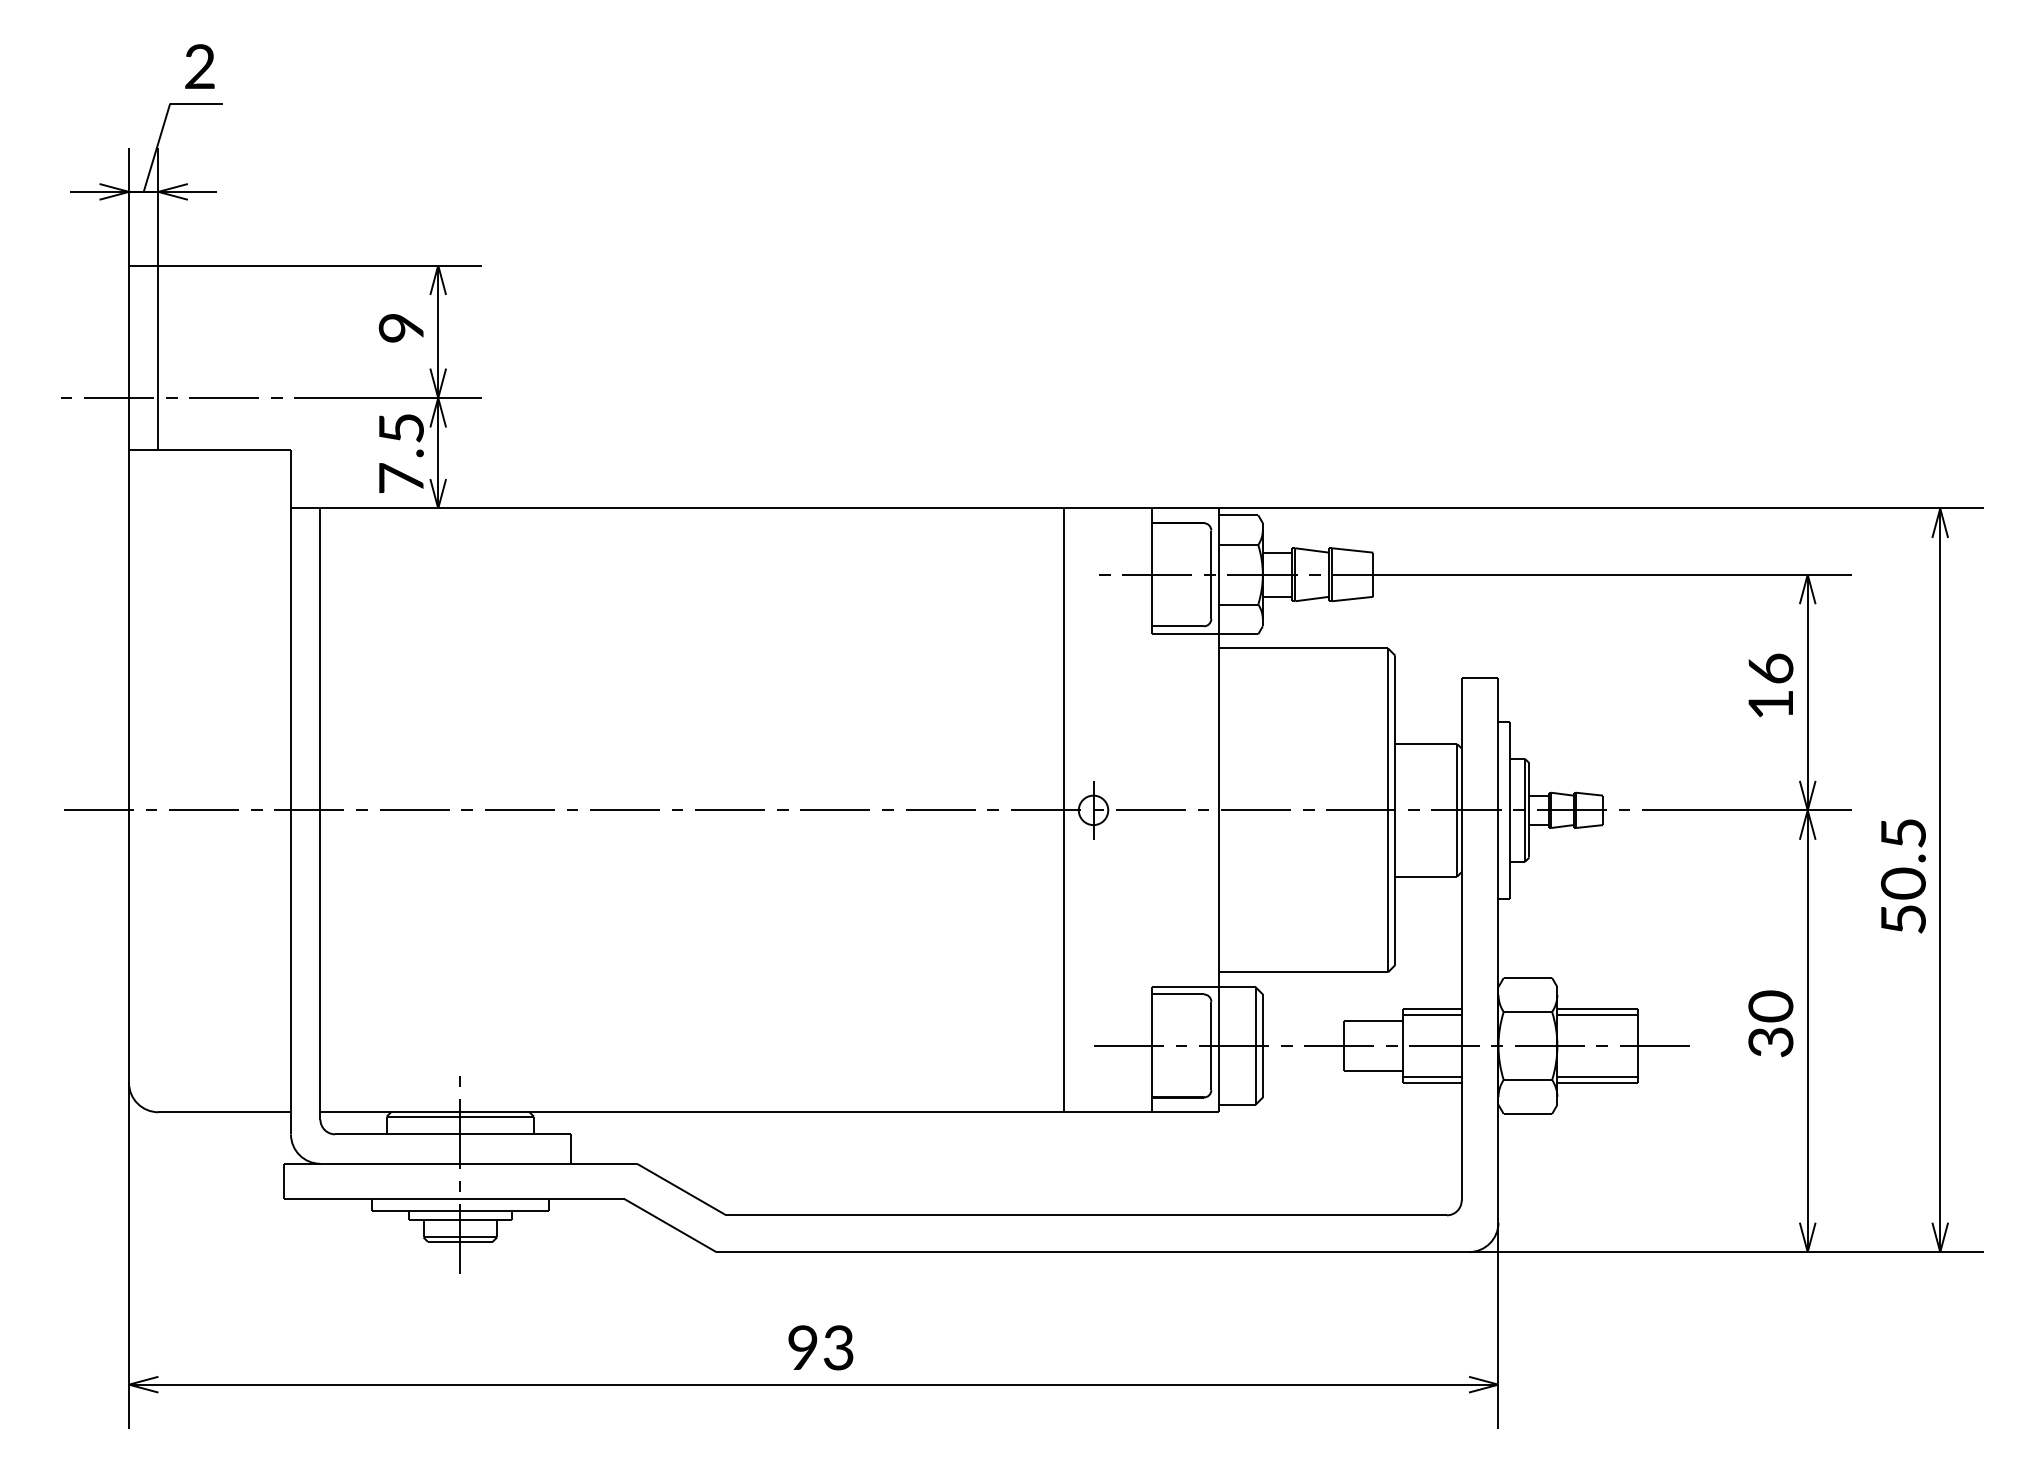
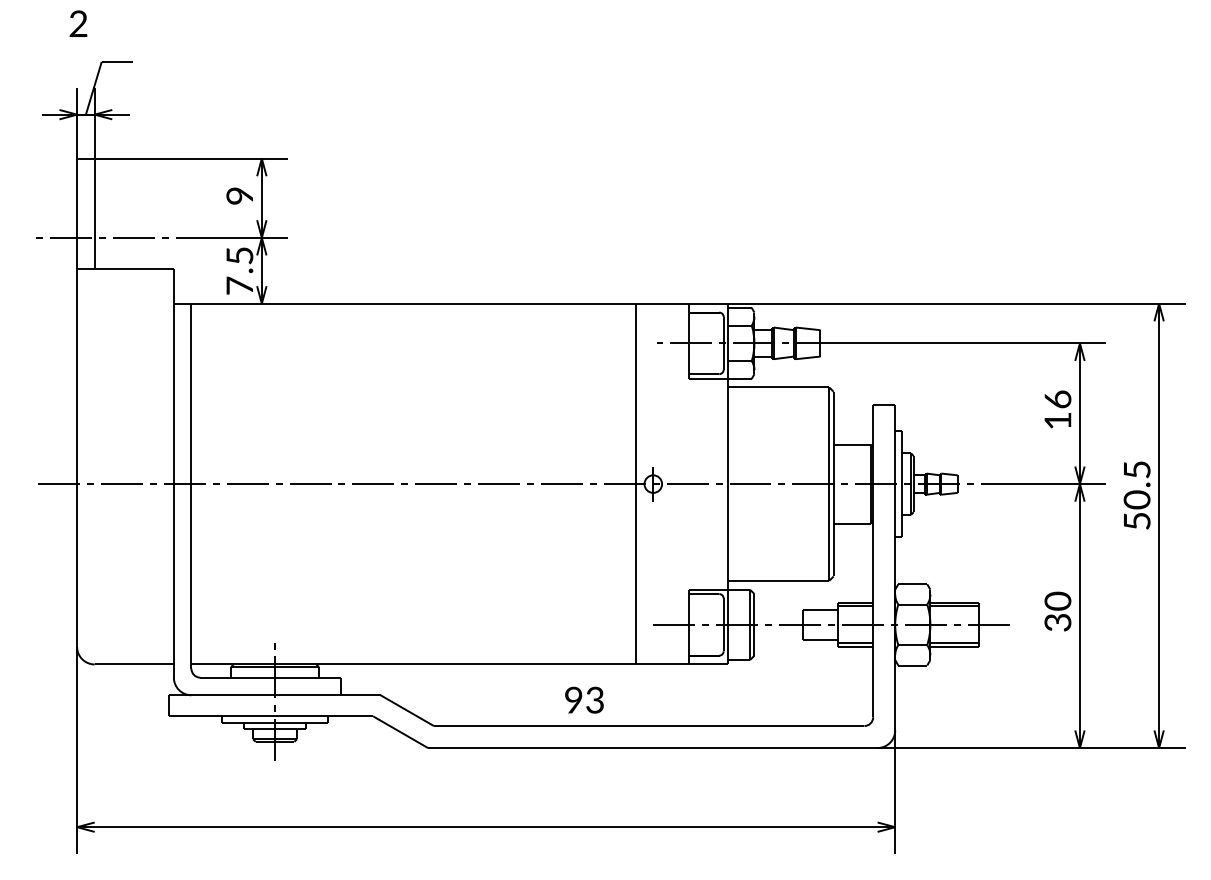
text: (199, 66) -> (78, 23), moved
text: (1902, 876) -> (1136, 495), moved
text: (820, 1346) -> (584, 699), moved

